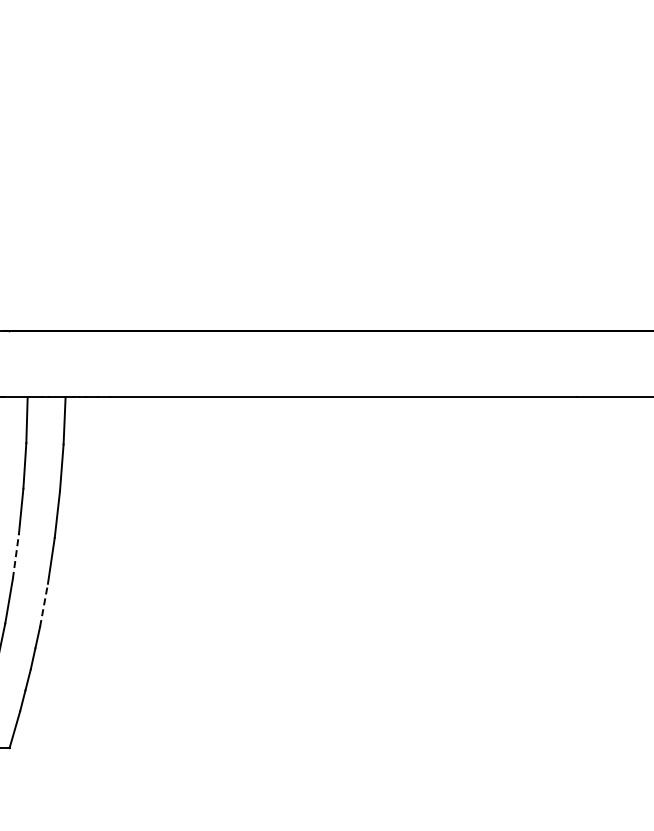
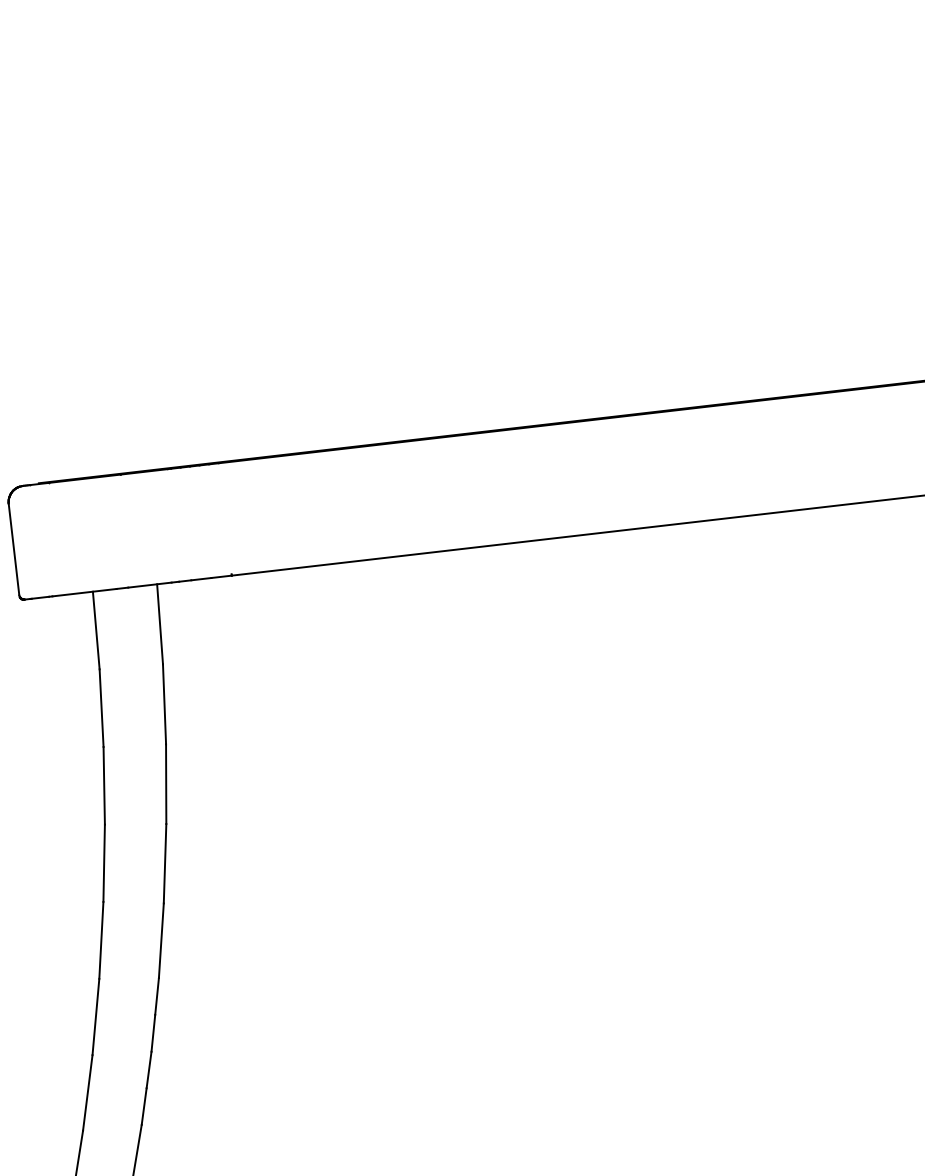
line: (15, 556) -> (103, 863), dashed -> solid
line: (44, 605) -> (162, 940), dashed -> solid

